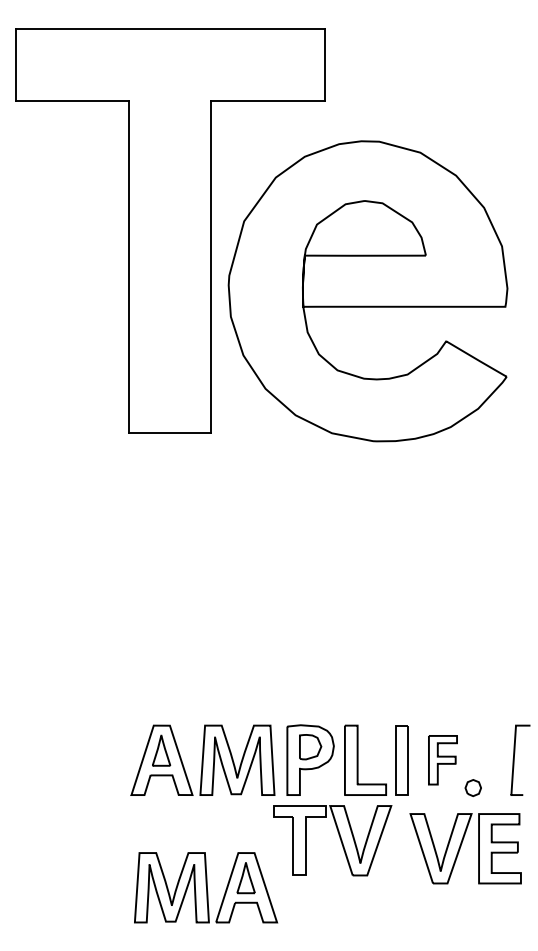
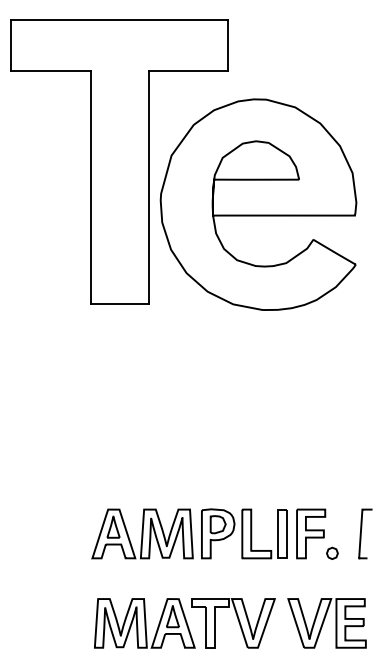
part: (442, 759) -> (310, 533), size x1.43
part: (339, 838) -> (238, 621), moved
part: (465, 848) -> (326, 623), moved

